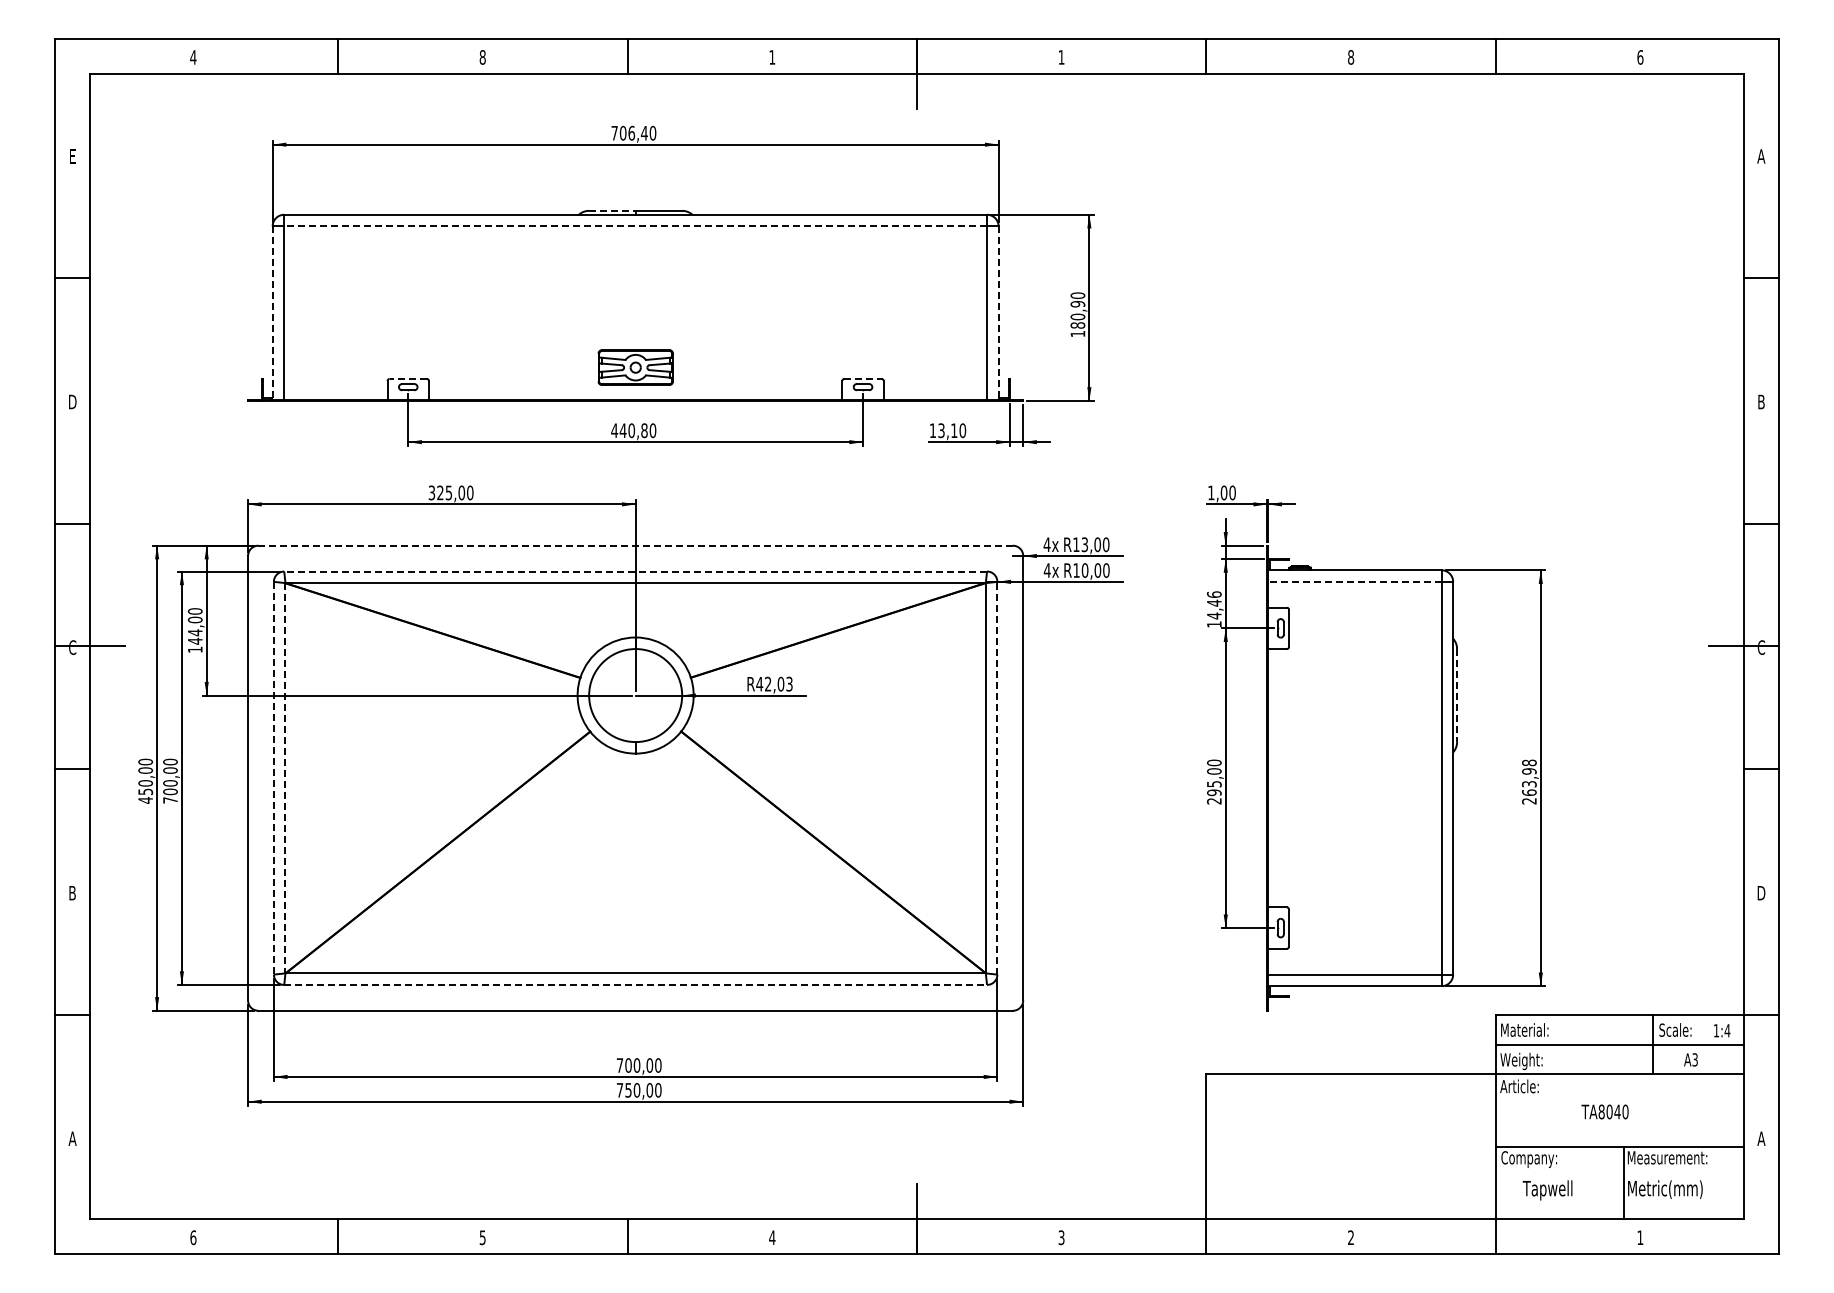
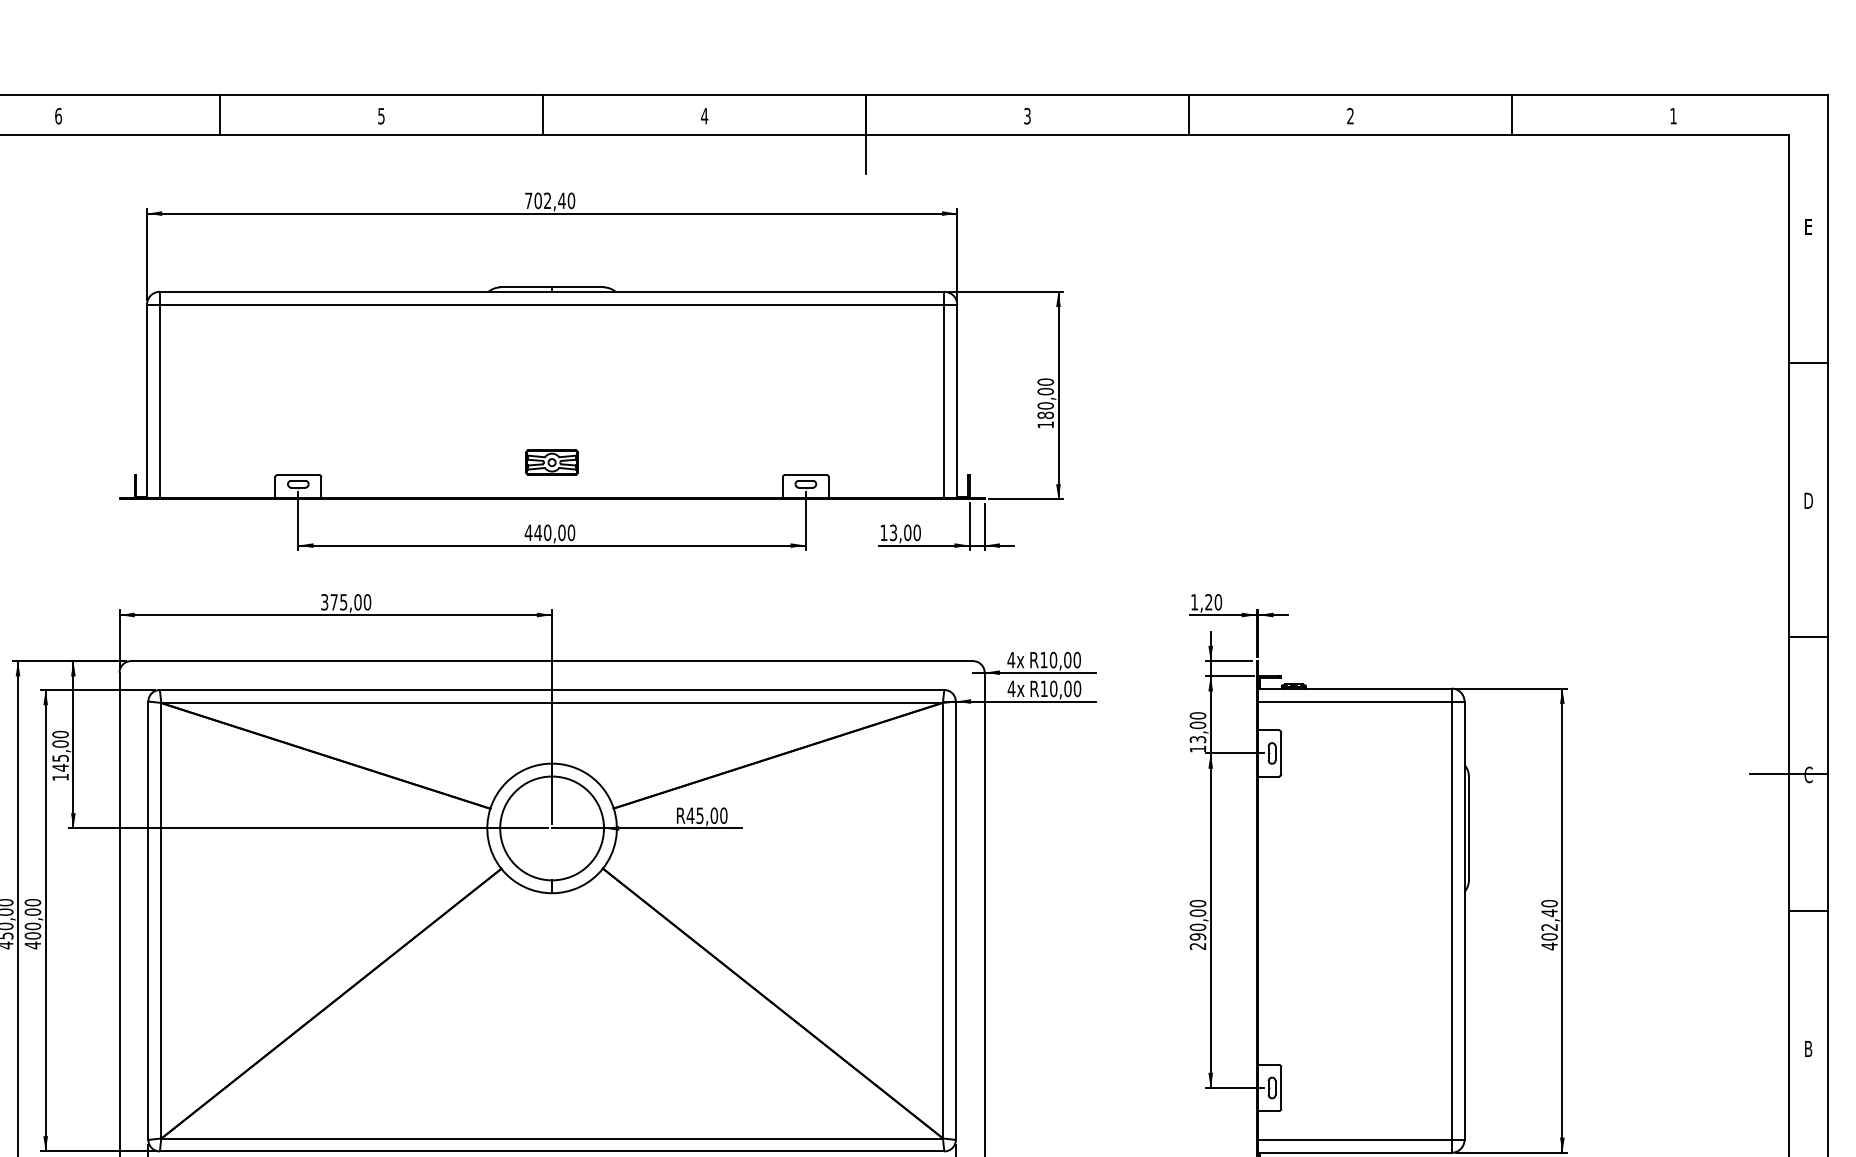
text: (193, 57) -> (58, 116), 4 -> 6
text: (482, 57) -> (381, 116), 8 -> 5
text: (772, 57) -> (704, 116), 1 -> 4
text: (1061, 57) -> (1027, 116), 1 -> 3
text: (1351, 57) -> (1351, 116), 8 -> 2
text: (1640, 57) -> (1673, 116), 6 -> 1
text: (631, 132) -> (547, 200), 706,40 -> 702,40
text: (1761, 156) -> (1808, 226), A -> E
line: (612, 210) -> (526, 287), dashed -> solid
line: (635, 226) -> (551, 304), dashed -> solid
text: (1077, 304) -> (1045, 391), 180,90 -> 180,00
line: (272, 312) -> (146, 400), dashed -> solid
line: (998, 312) -> (957, 400), dashed -> solid
part: (635, 367) -> (551, 462), size x0.62
line: (408, 378) -> (298, 474), dashed -> solid
line: (863, 378) -> (806, 474), dashed -> solid
text: (1761, 401) -> (1808, 500), B -> D
text: (644, 430) -> (561, 532), 440,80 -> 440,00
text: (954, 430) -> (907, 532), 13,10 -> 13,00
text: (440, 492) -> (334, 601), 325,00 -> 375,00
text: (1223, 492) -> (1208, 601), 1,00 -> 1,20
text: (1084, 544) -> (1053, 659), R13,00 -> R10,00
line: (635, 545) -> (551, 660), dashed -> solid
line: (635, 571) -> (551, 689), dashed -> solid
line: (1354, 581) -> (1354, 701), dashed -> solid
text: (1214, 605) -> (1198, 727), 14,46 -> 13,00
text: (195, 632) -> (60, 758), 144,00 -> 145,00
text: (778, 683) -> (711, 814), R42,03 -> R45,00
line: (1457, 695) -> (1469, 828), dashed -> solid
line: (997, 777) -> (955, 919), dashed -> solid
line: (273, 778) -> (147, 921), dashed -> solid
line: (285, 778) -> (161, 921), dashed -> solid
text: (1529, 781) -> (1549, 924), 263,98 -> 402,40
text: (1214, 783) -> (1198, 926), 295,00 -> 290,00
text: (170, 799) -> (32, 944), 700,00 -> 400,00
text: (1761, 893) -> (1808, 1049), D -> B
line: (636, 984) -> (553, 1150), dashed -> solid

